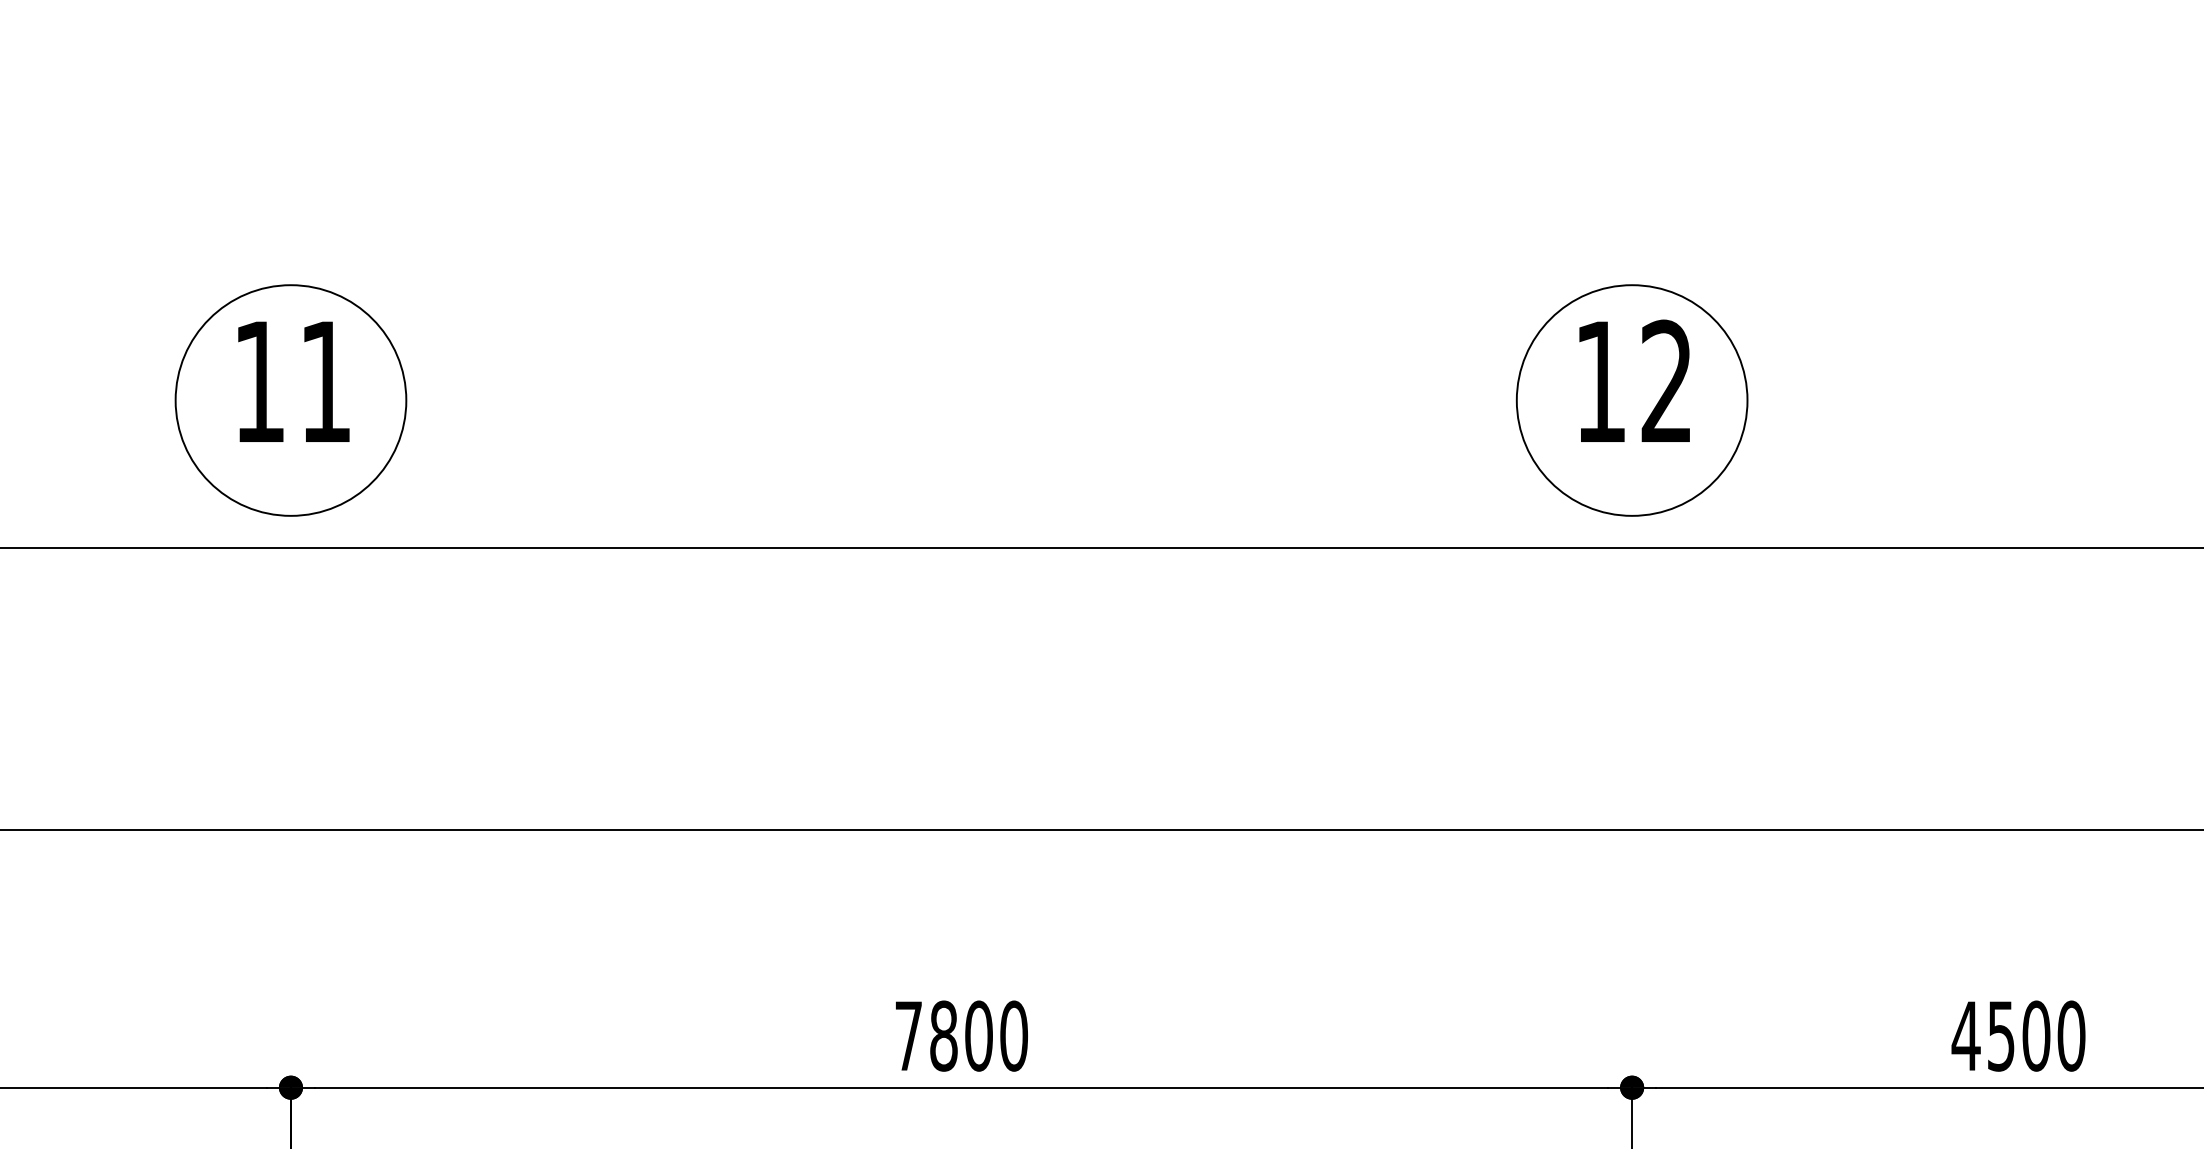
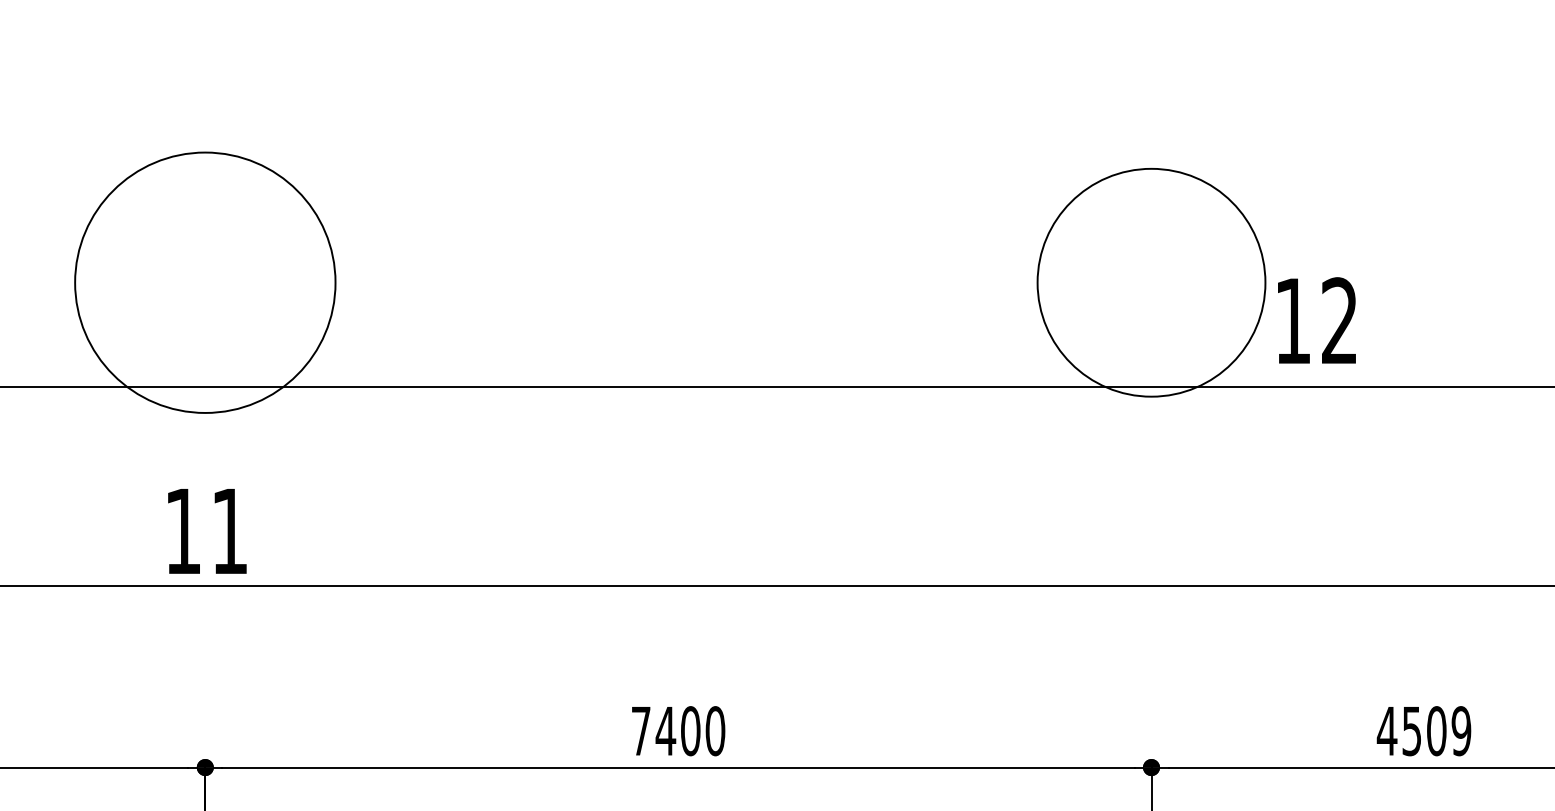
text: (1634, 380) -> (1316, 320), moved
text: (293, 381) -> (207, 531), moved
circle: (290, 400) -> (204, 282), size x1.6
circle: (1631, 400) -> (1151, 282), size x1.4
text: (943, 1035) -> (665, 730), 7800 -> 7400
text: (2071, 1035) -> (1461, 730), 4500 -> 4509

